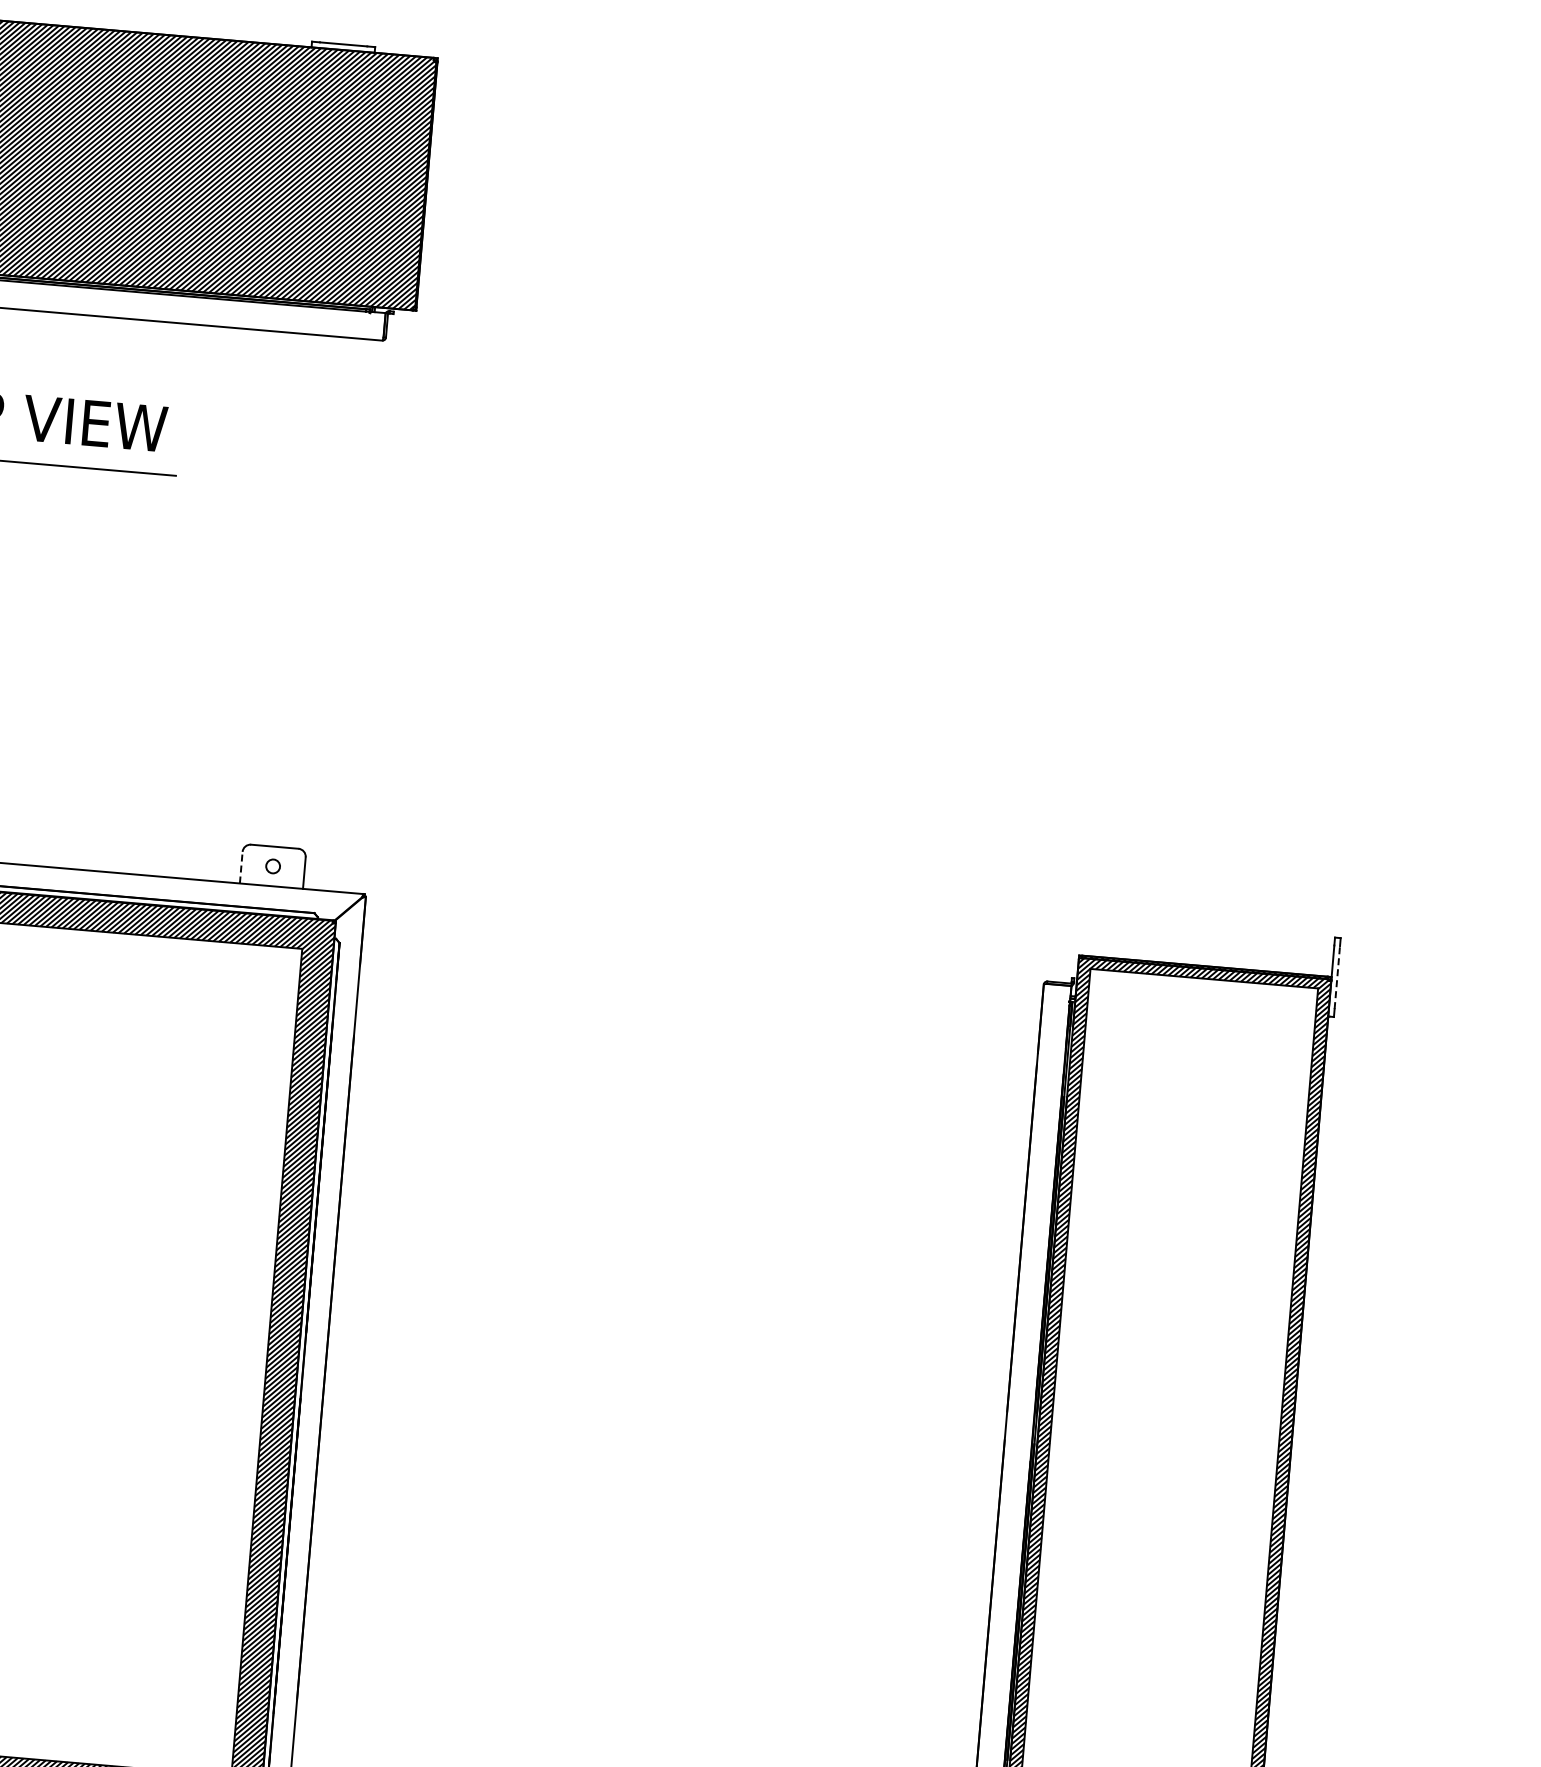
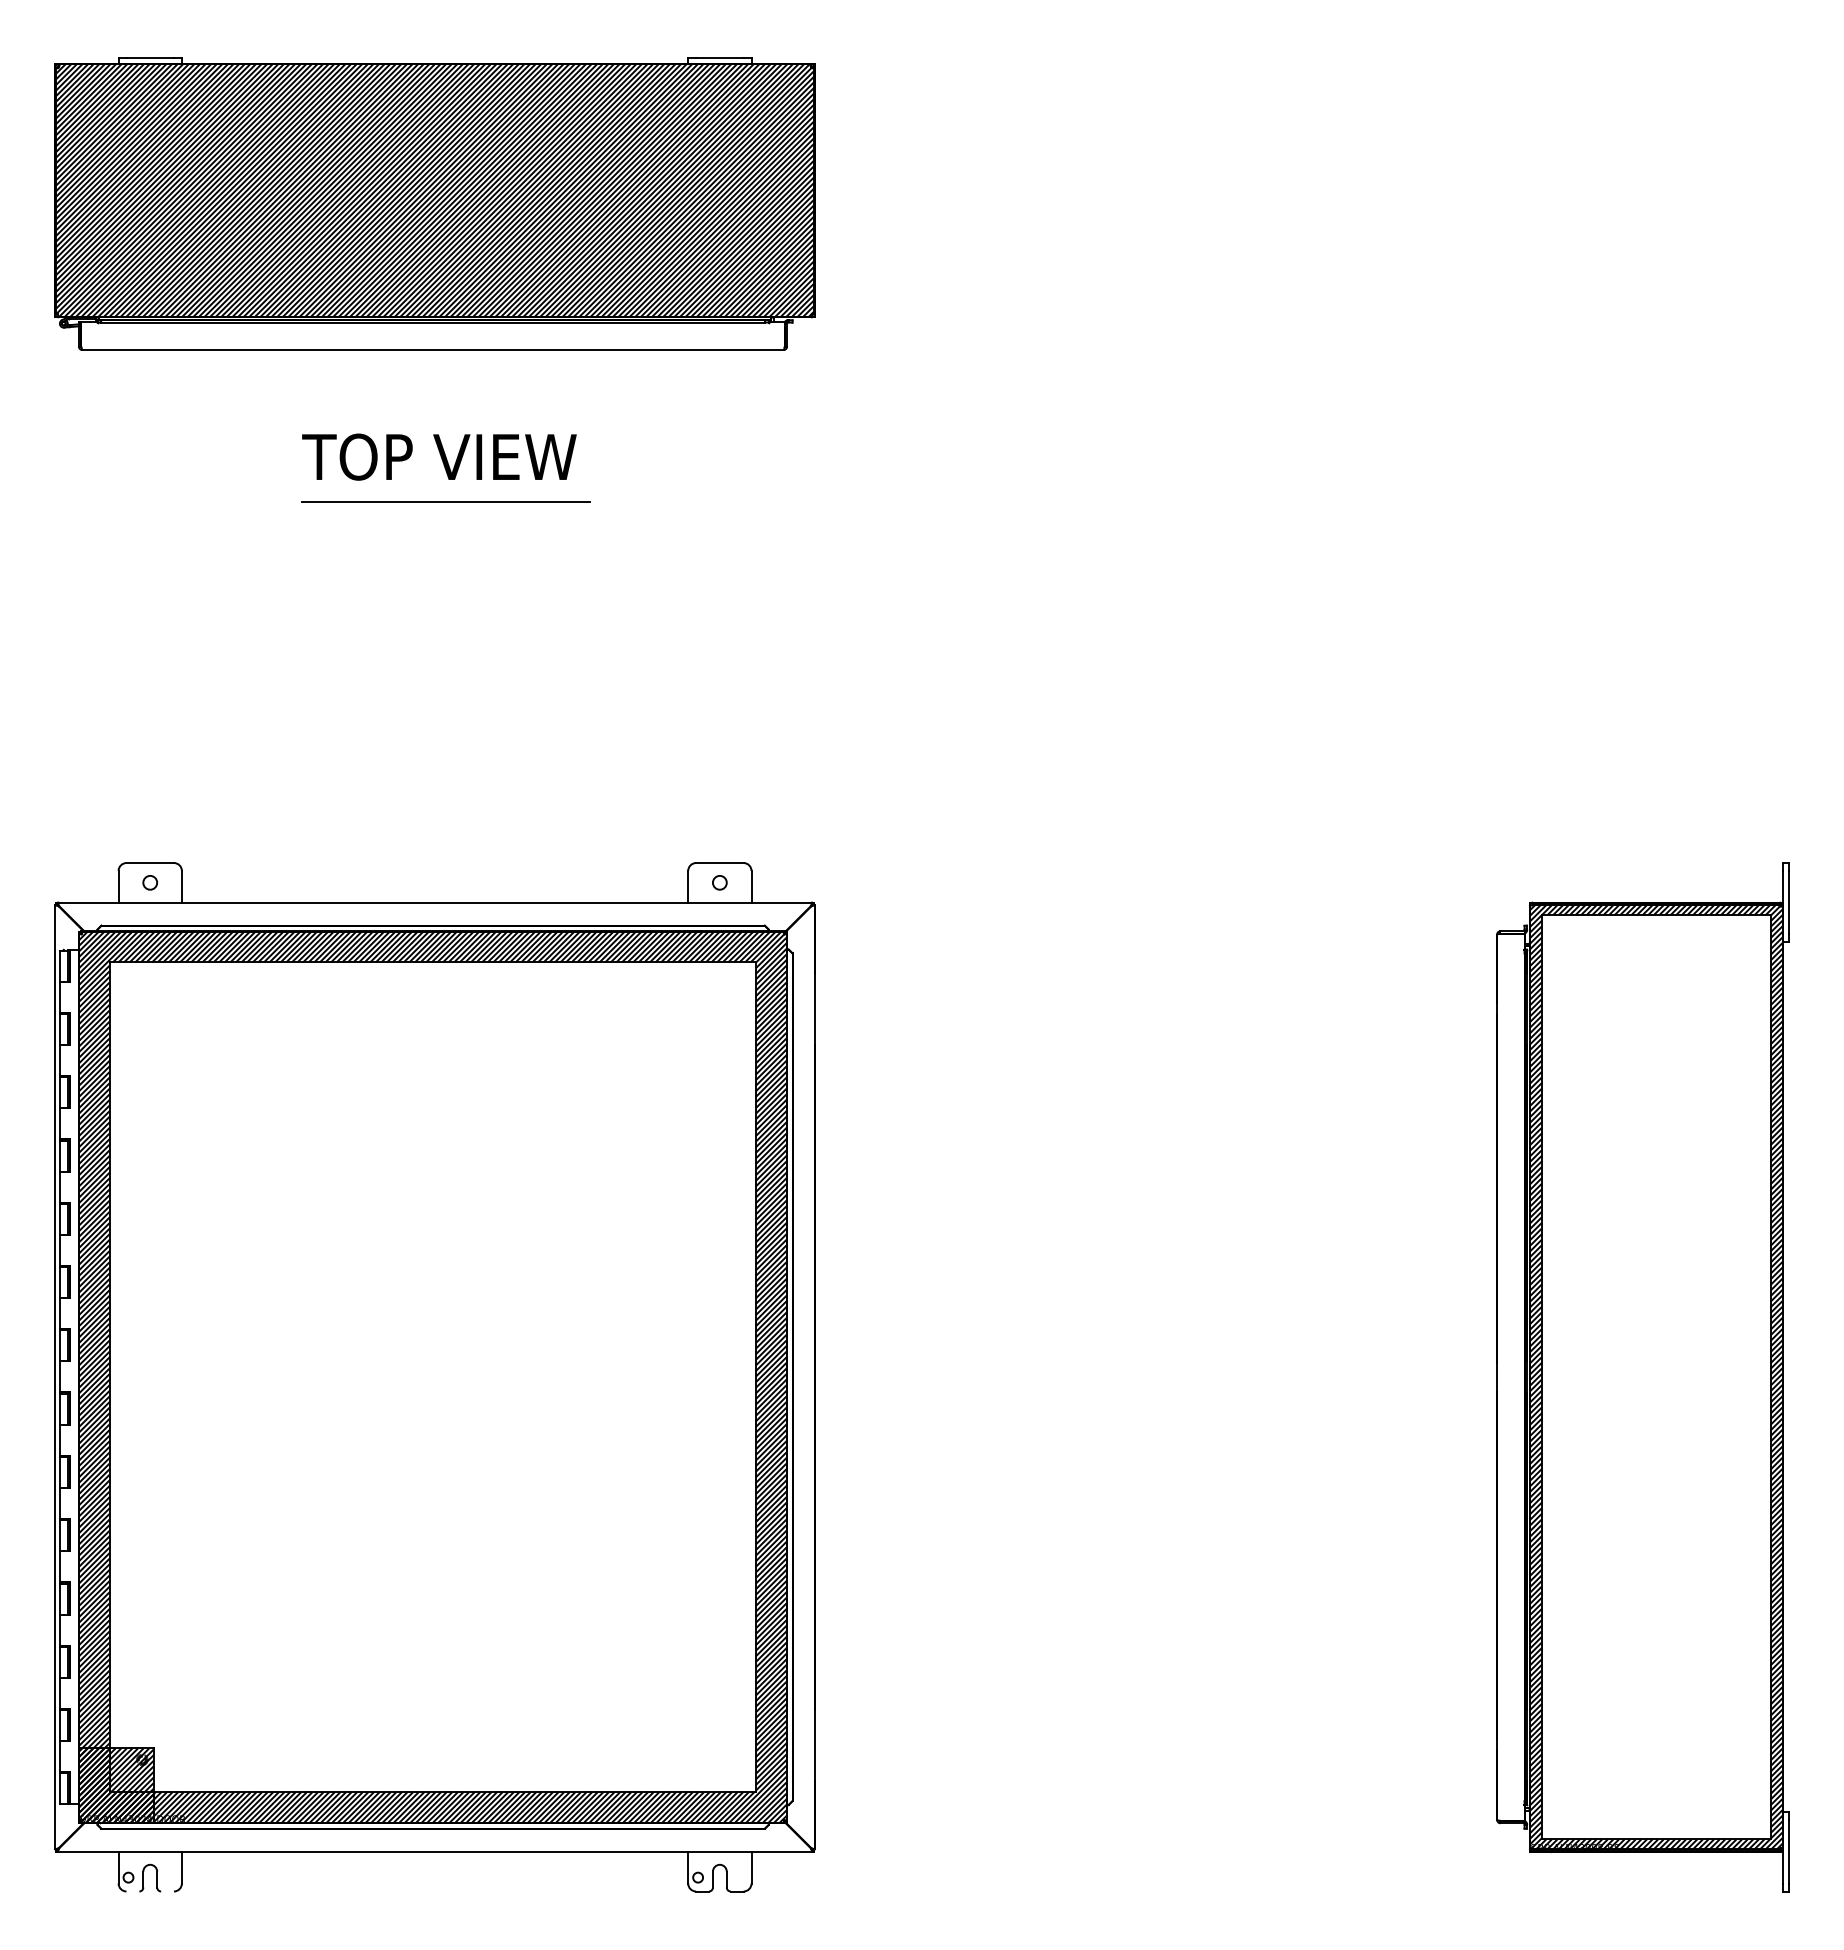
line: (241, 867) -> (688, 886), dashed -> solid
line: (1337, 977) -> (1788, 902), dashed -> solid

